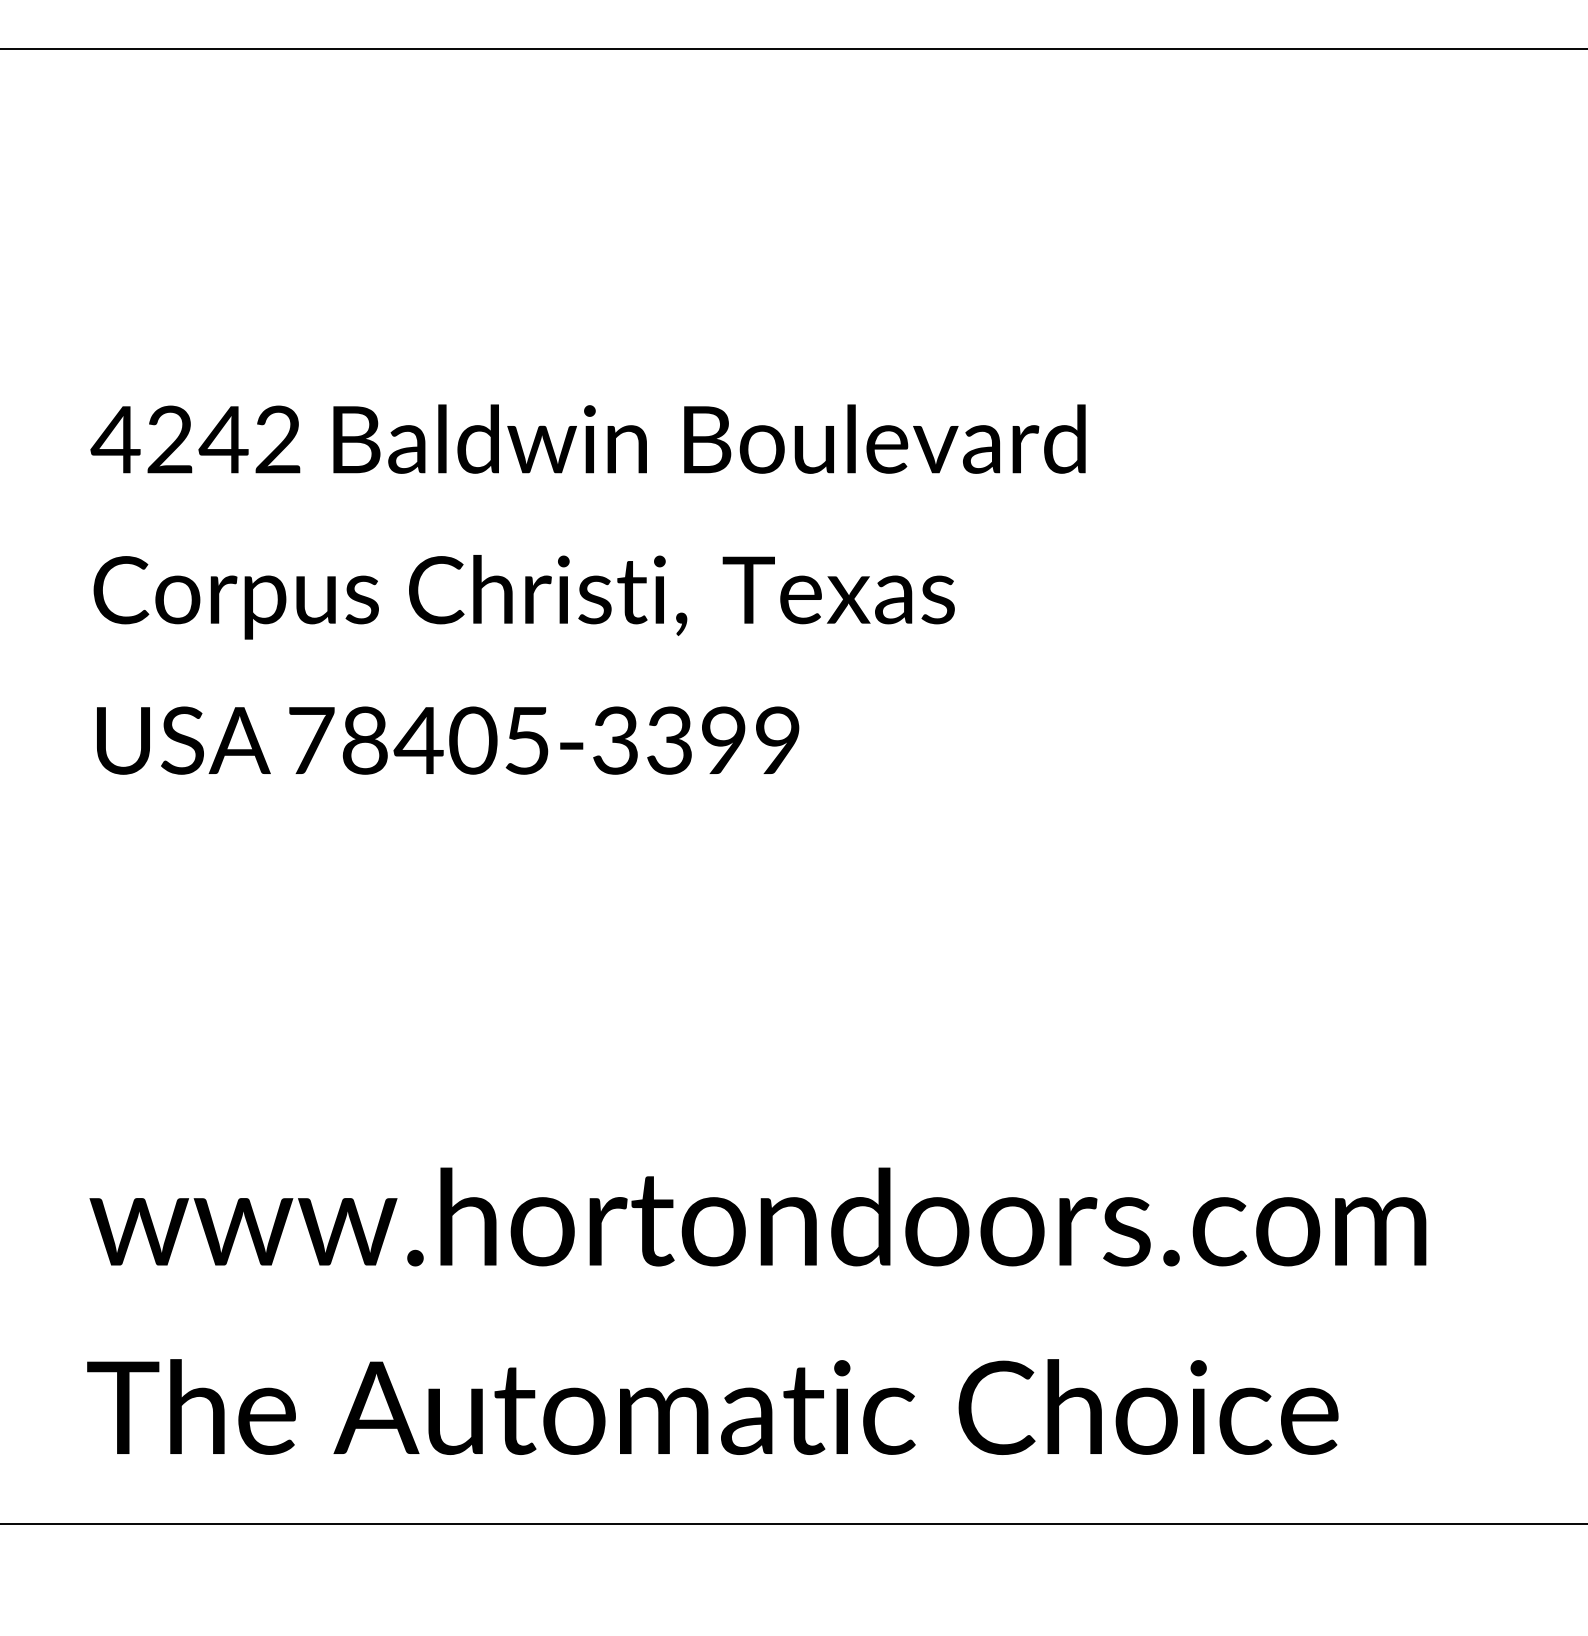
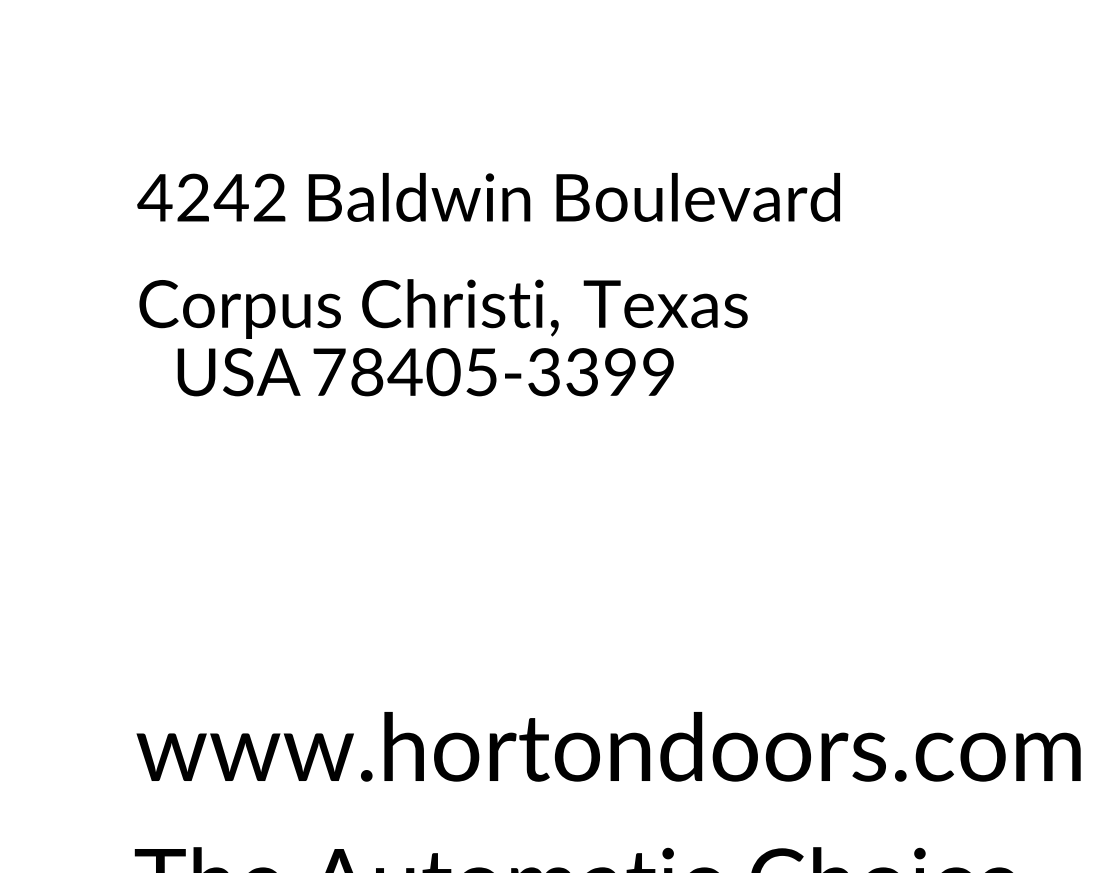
text: (448, 740) -> (426, 372), moved

